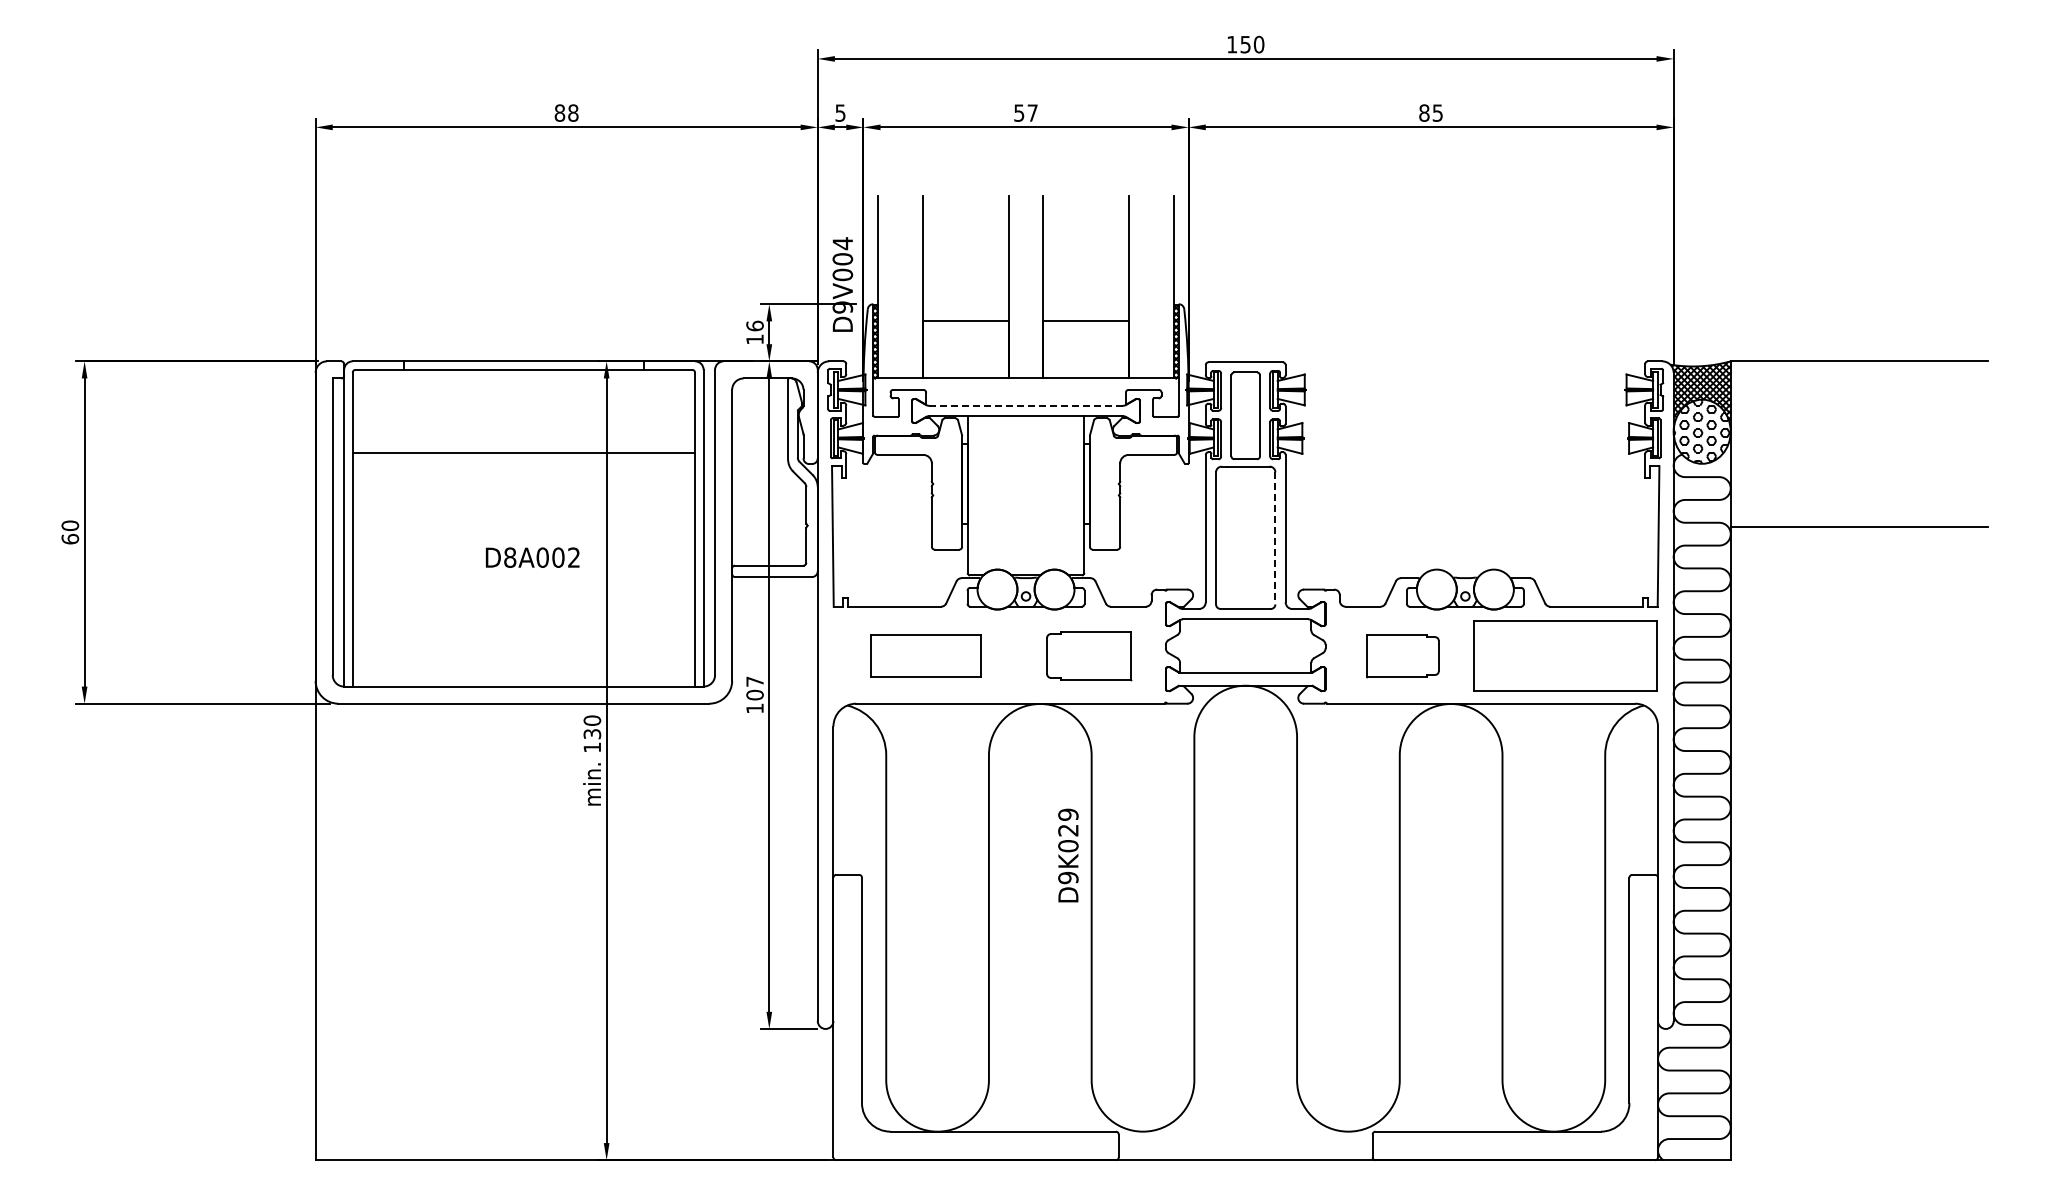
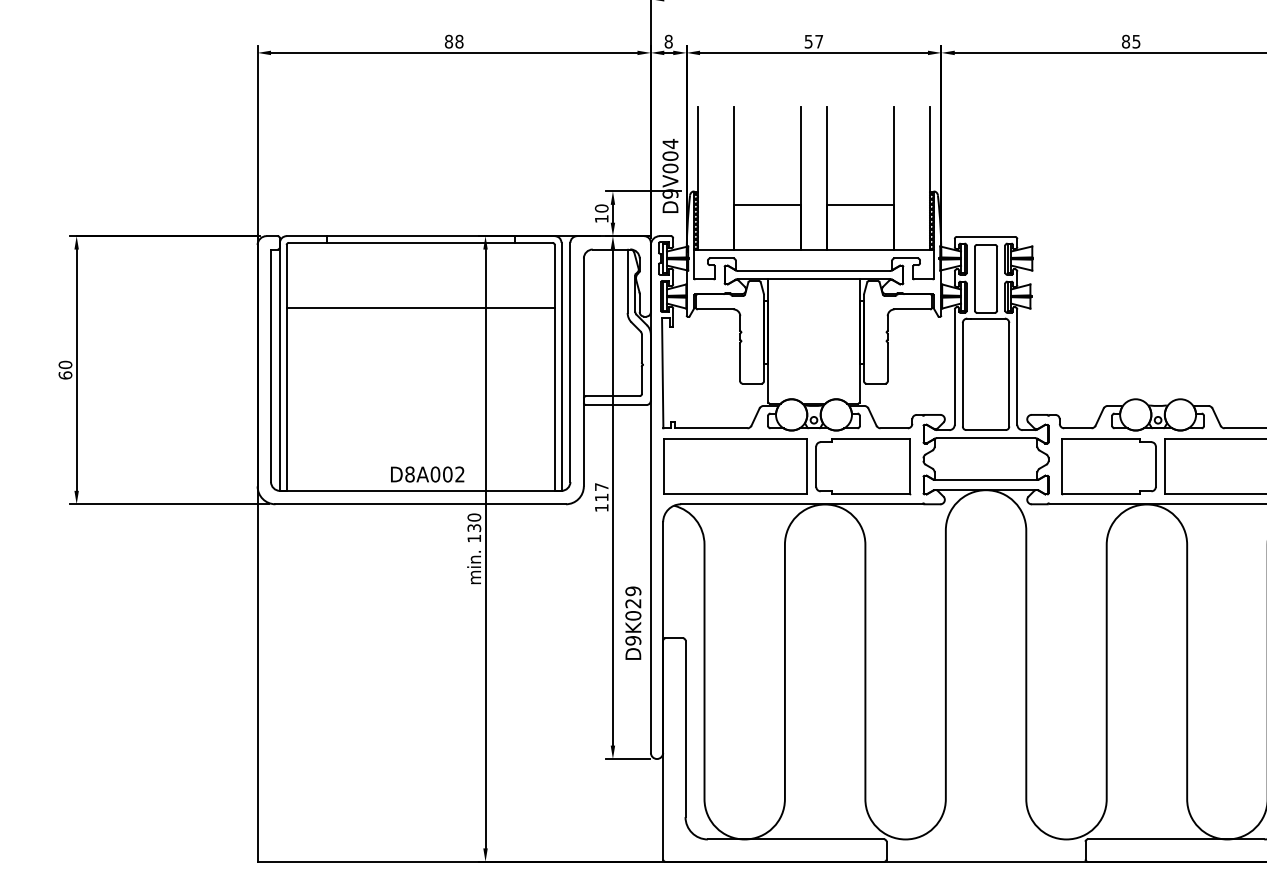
text: (840, 112) -> (668, 41), 5 -> 8
text: (754, 325) -> (601, 208), 16 -> 10
line: (1026, 405) -> (814, 270), dashed -> solid
line: (1275, 538) -> (1009, 374), dashed -> solid
text: (532, 557) -> (427, 474), moved
part: (925, 655) -> (735, 466), size x1.67
part: (1089, 656) -> (863, 467), size x1.43
part: (1402, 656) -> (1108, 467), size x1.67
text: (754, 694) -> (601, 497), 107 -> 117
text: (1068, 855) -> (633, 623), moved

